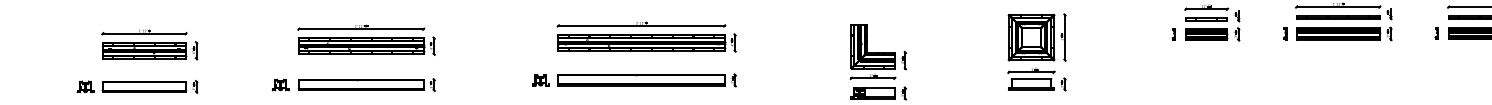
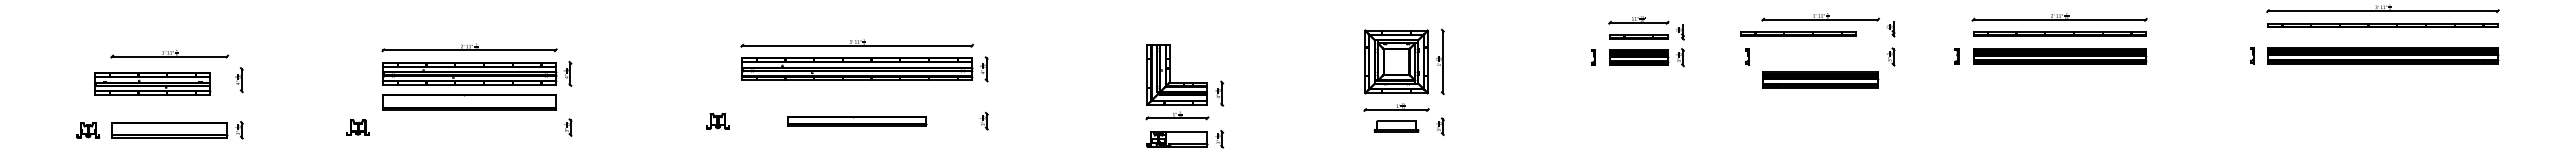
part: (1338, 17) -> (1798, 33), moved
part: (1338, 33) -> (1820, 79), moved
part: (144, 50) -> (152, 83), moved
part: (641, 80) -> (857, 121), size x0.6
part: (361, 84) -> (469, 102), moved
part: (1031, 84) -> (1396, 126), size x0.7

